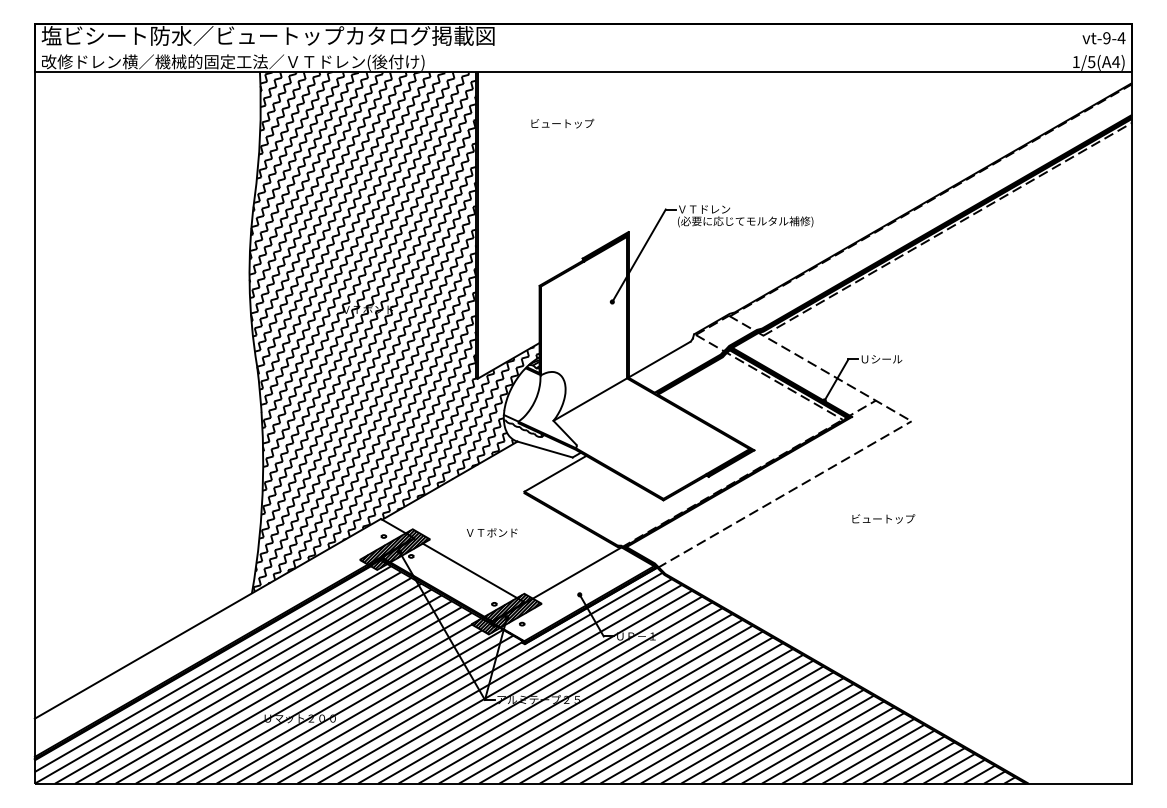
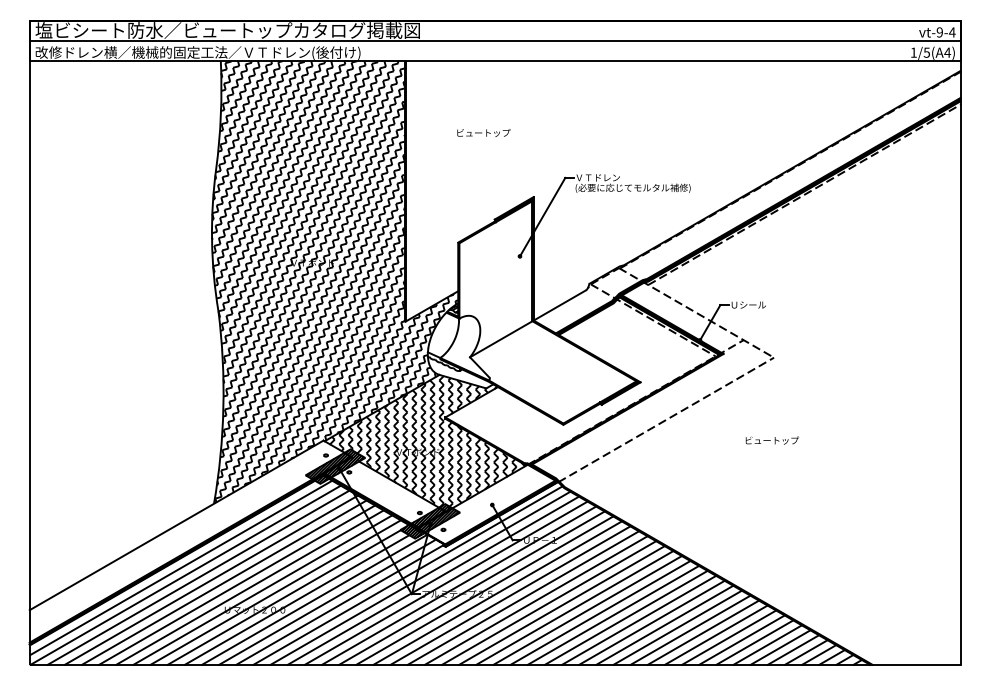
line: (583, 47) -> (495, 40), added
text: (562, 123) -> (483, 132), moved
text: (883, 518) -> (772, 440), moved
hatch: (503, 521) -> (427, 442), added

